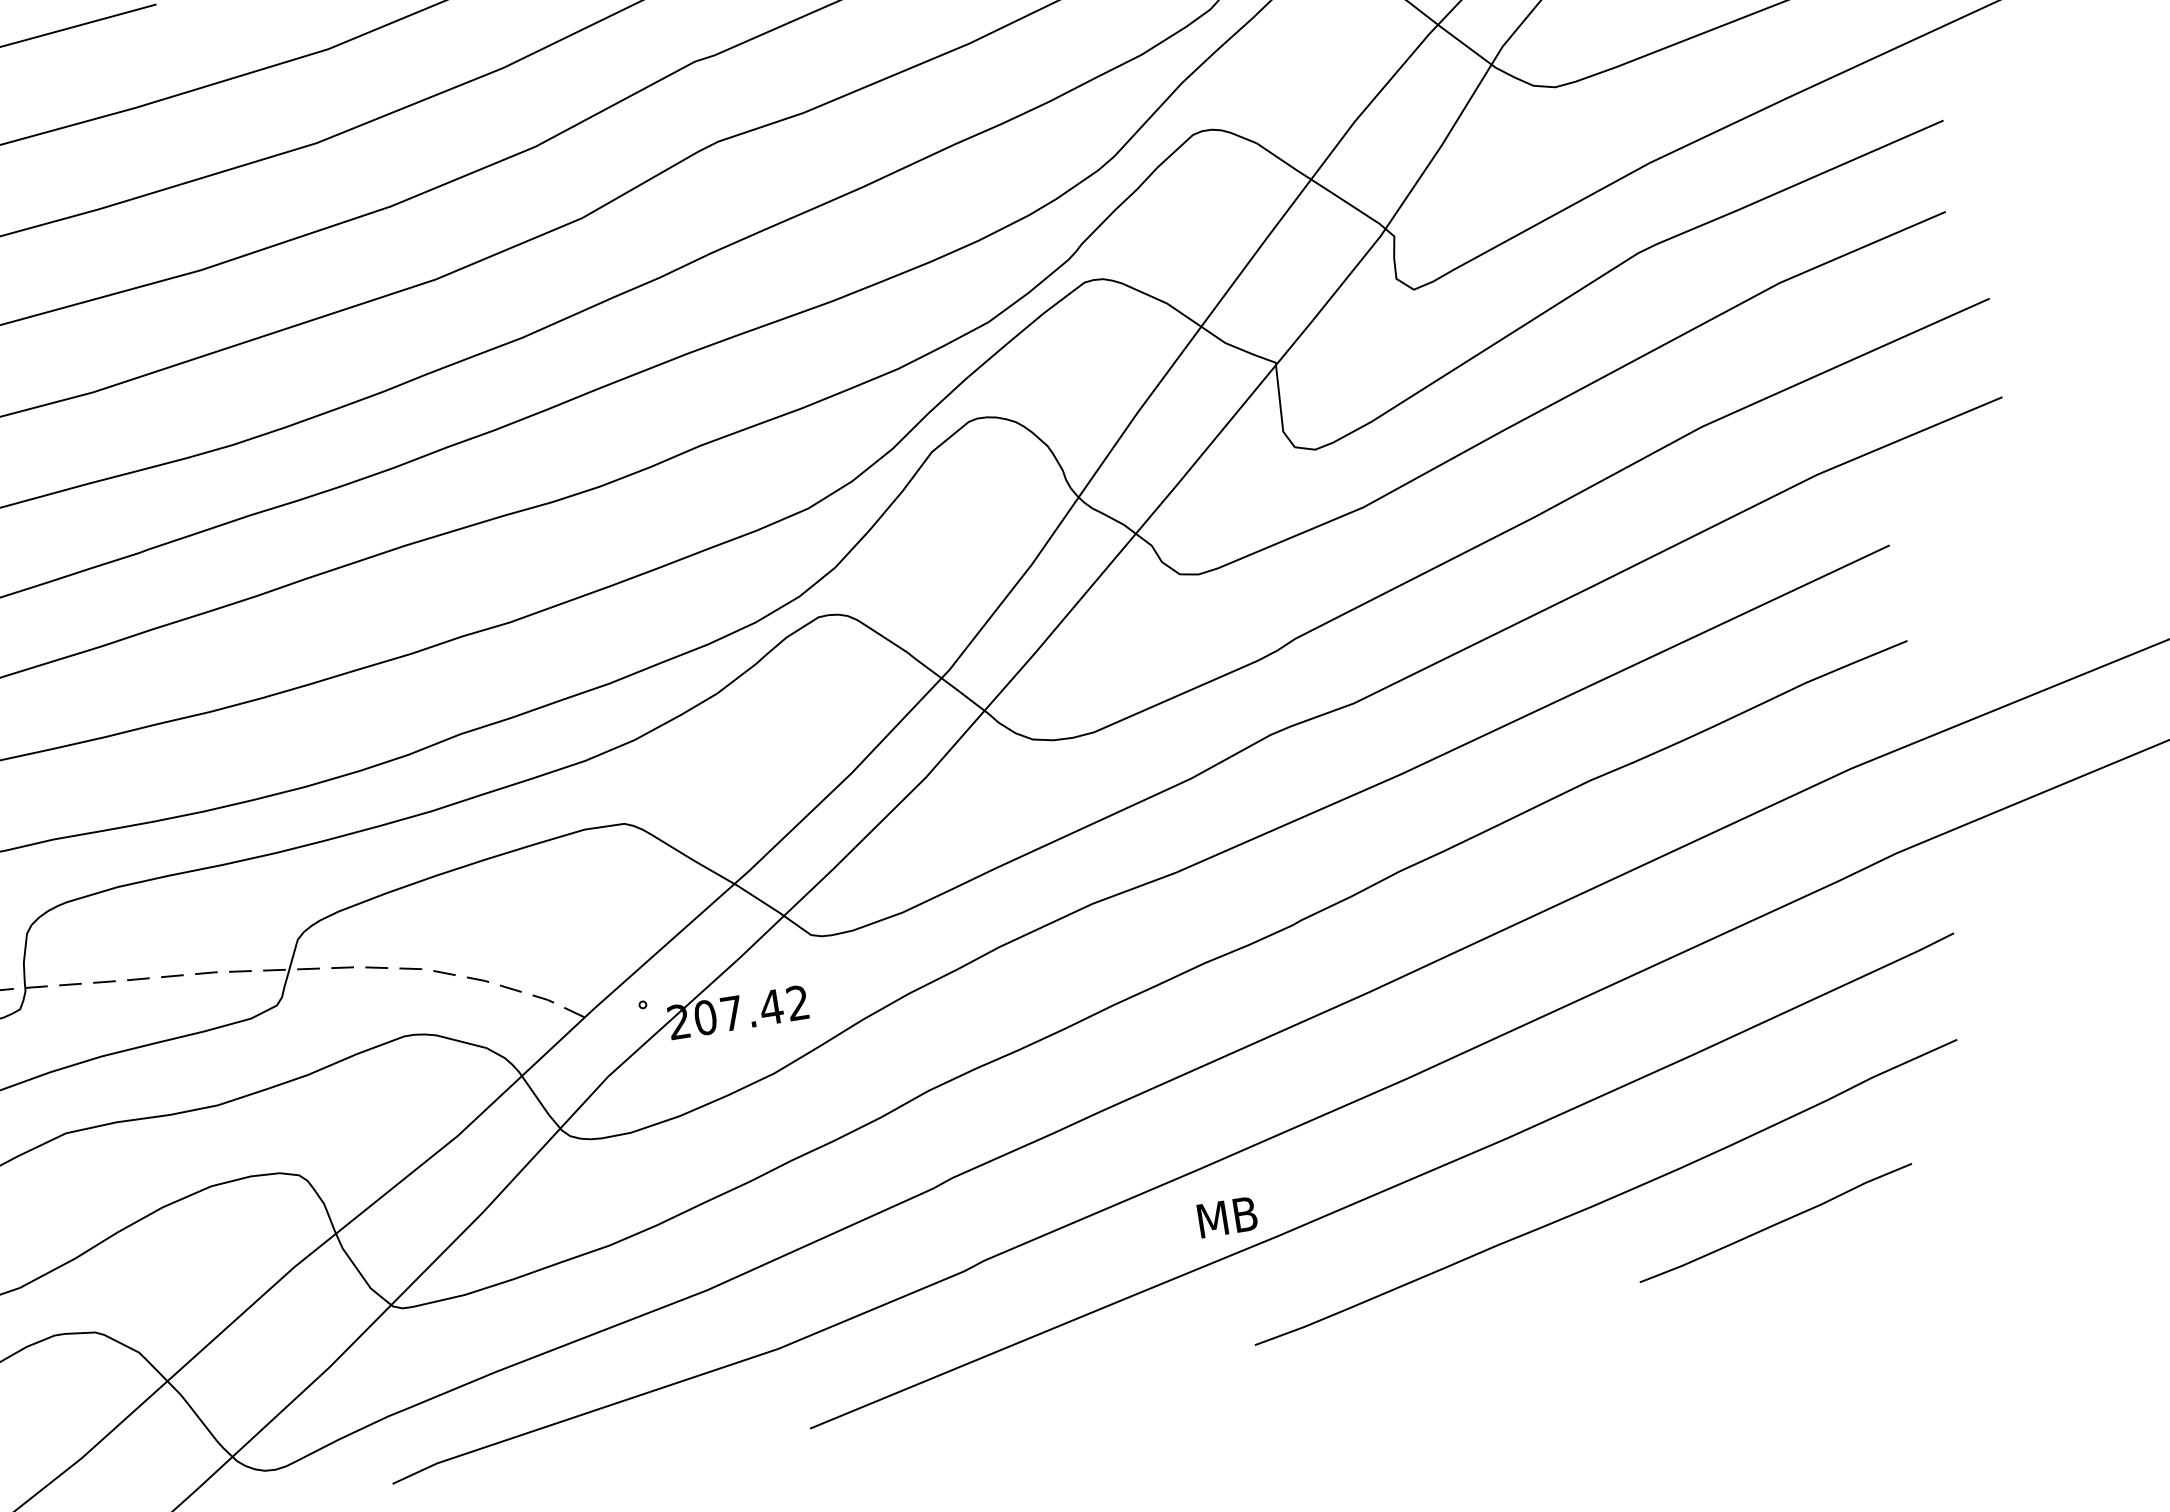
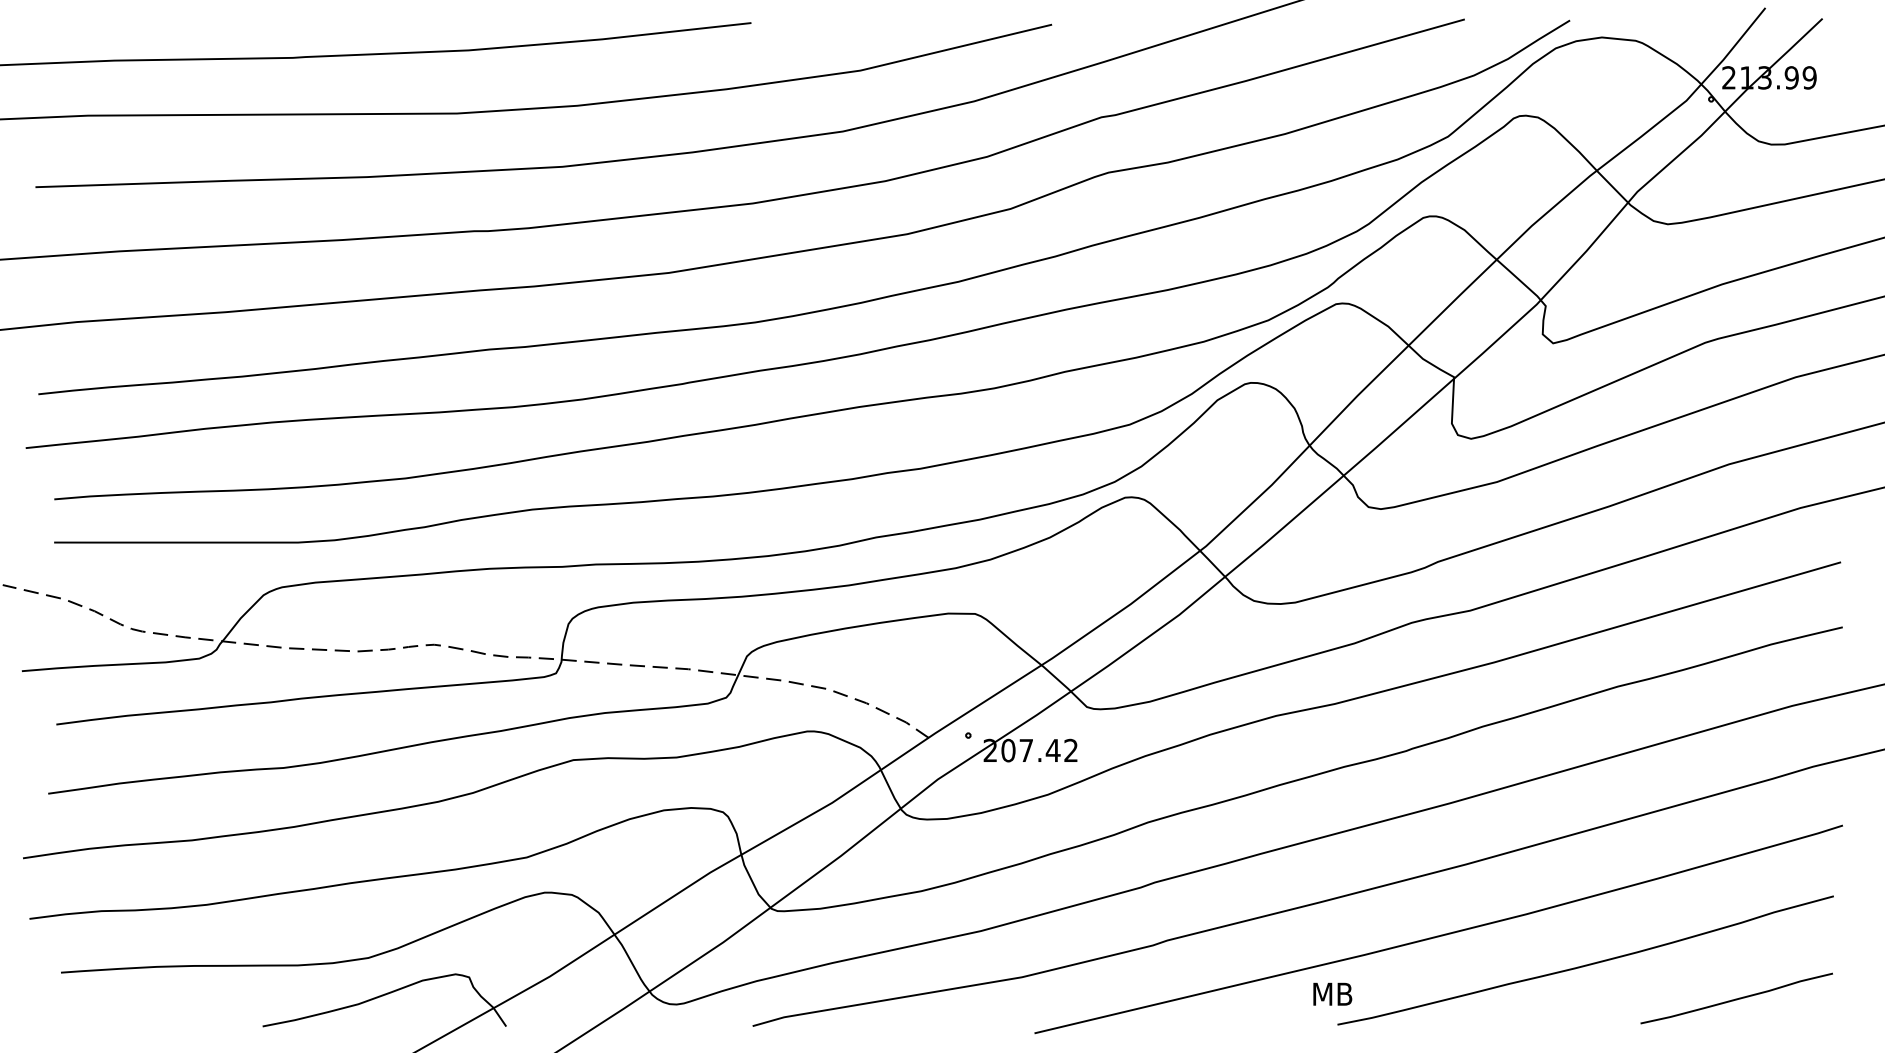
text: (1226, 1216) -> (1332, 993), moved
curve: (1775, 1223) -> (1736, 998), moved

